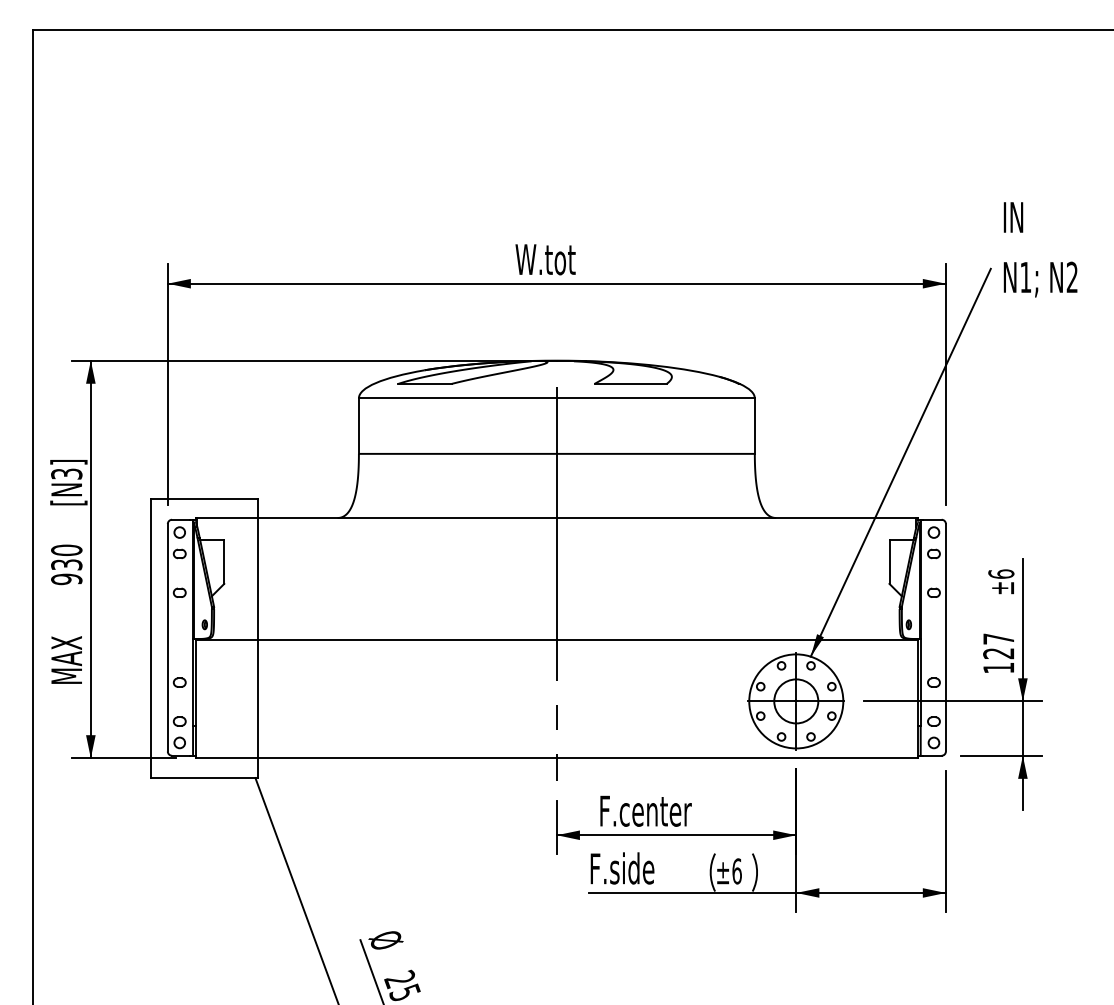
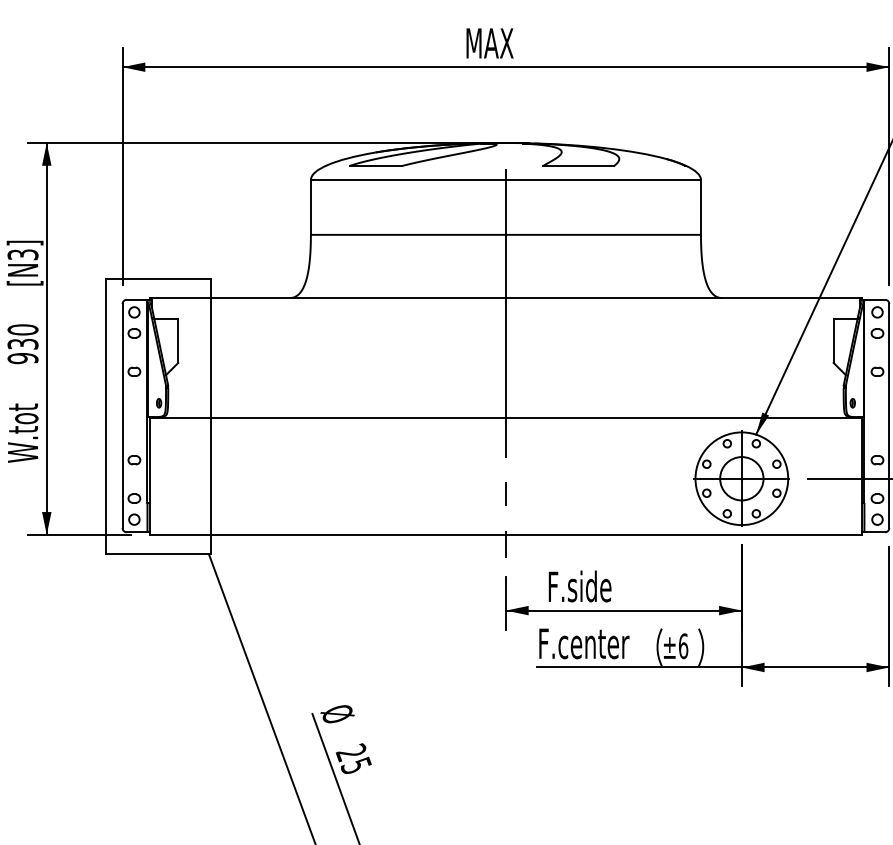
text: (545, 259) -> (494, 43), W.tot -> MAX
text: (66, 655) -> (22, 433), MAX -> W.tot
text: (655, 810) -> (603, 586), F.center -> F.side
text: (646, 868) -> (594, 643), F.side -> F.center

